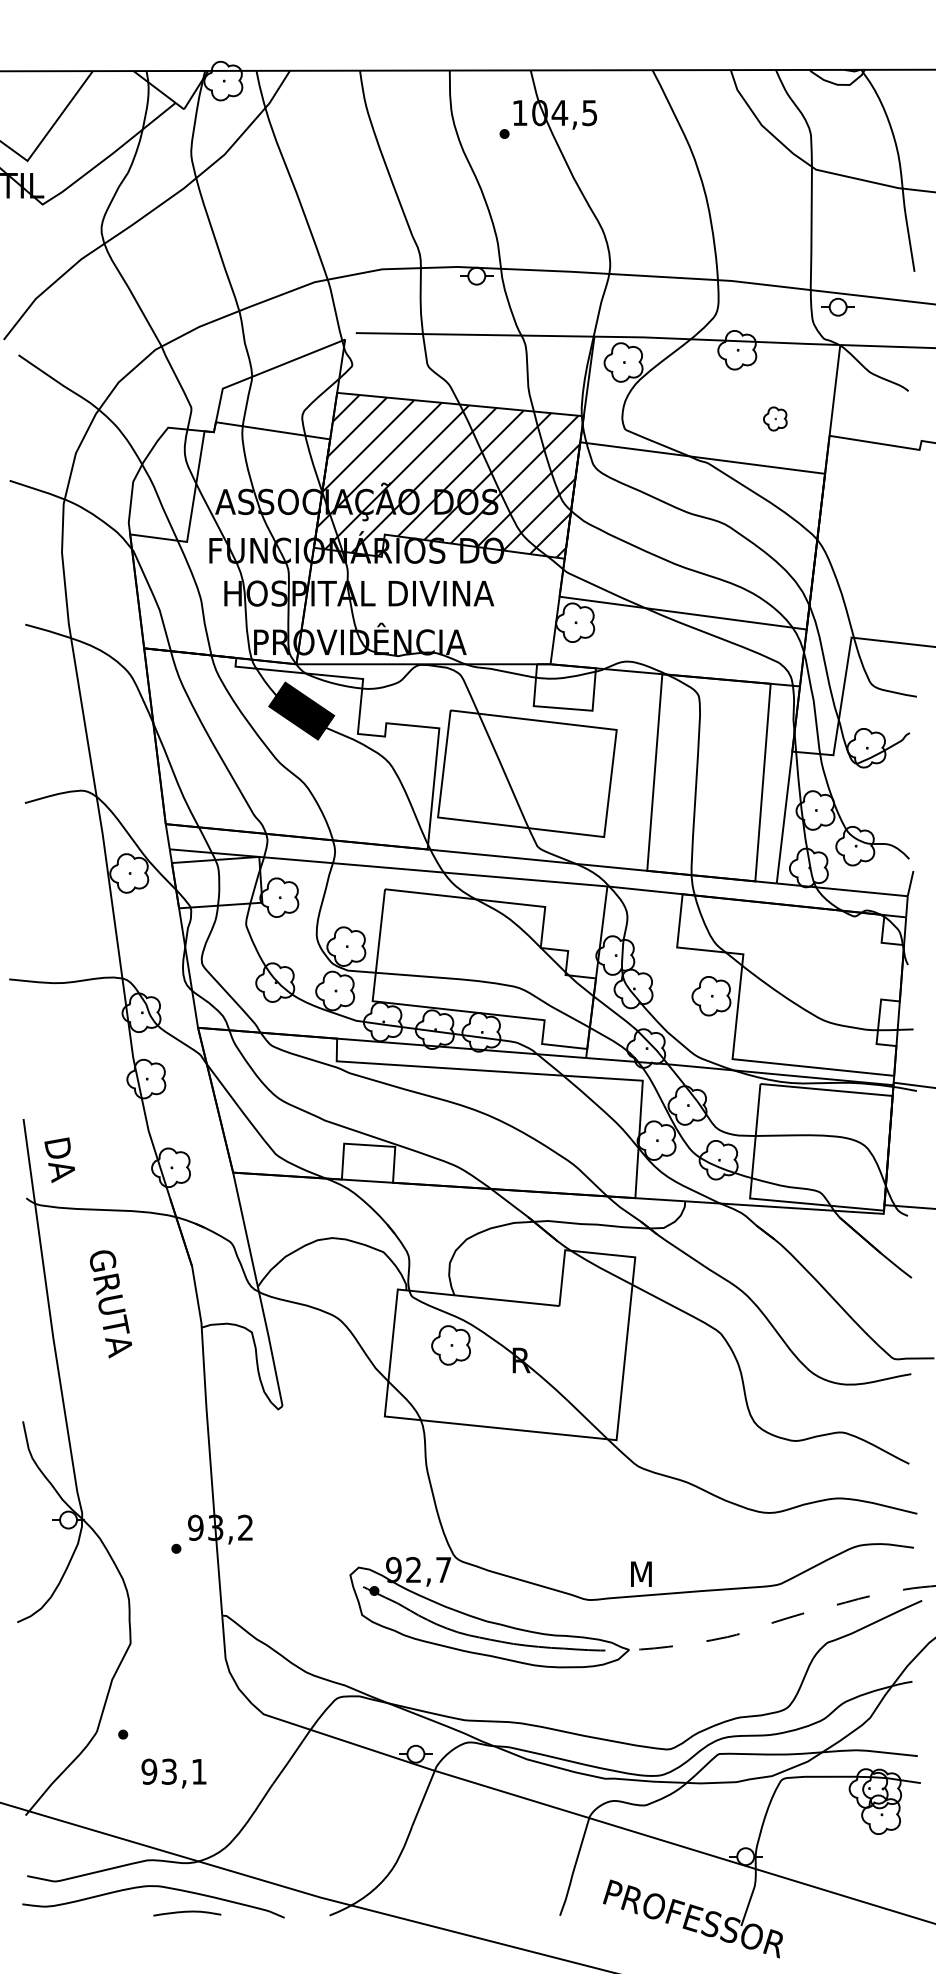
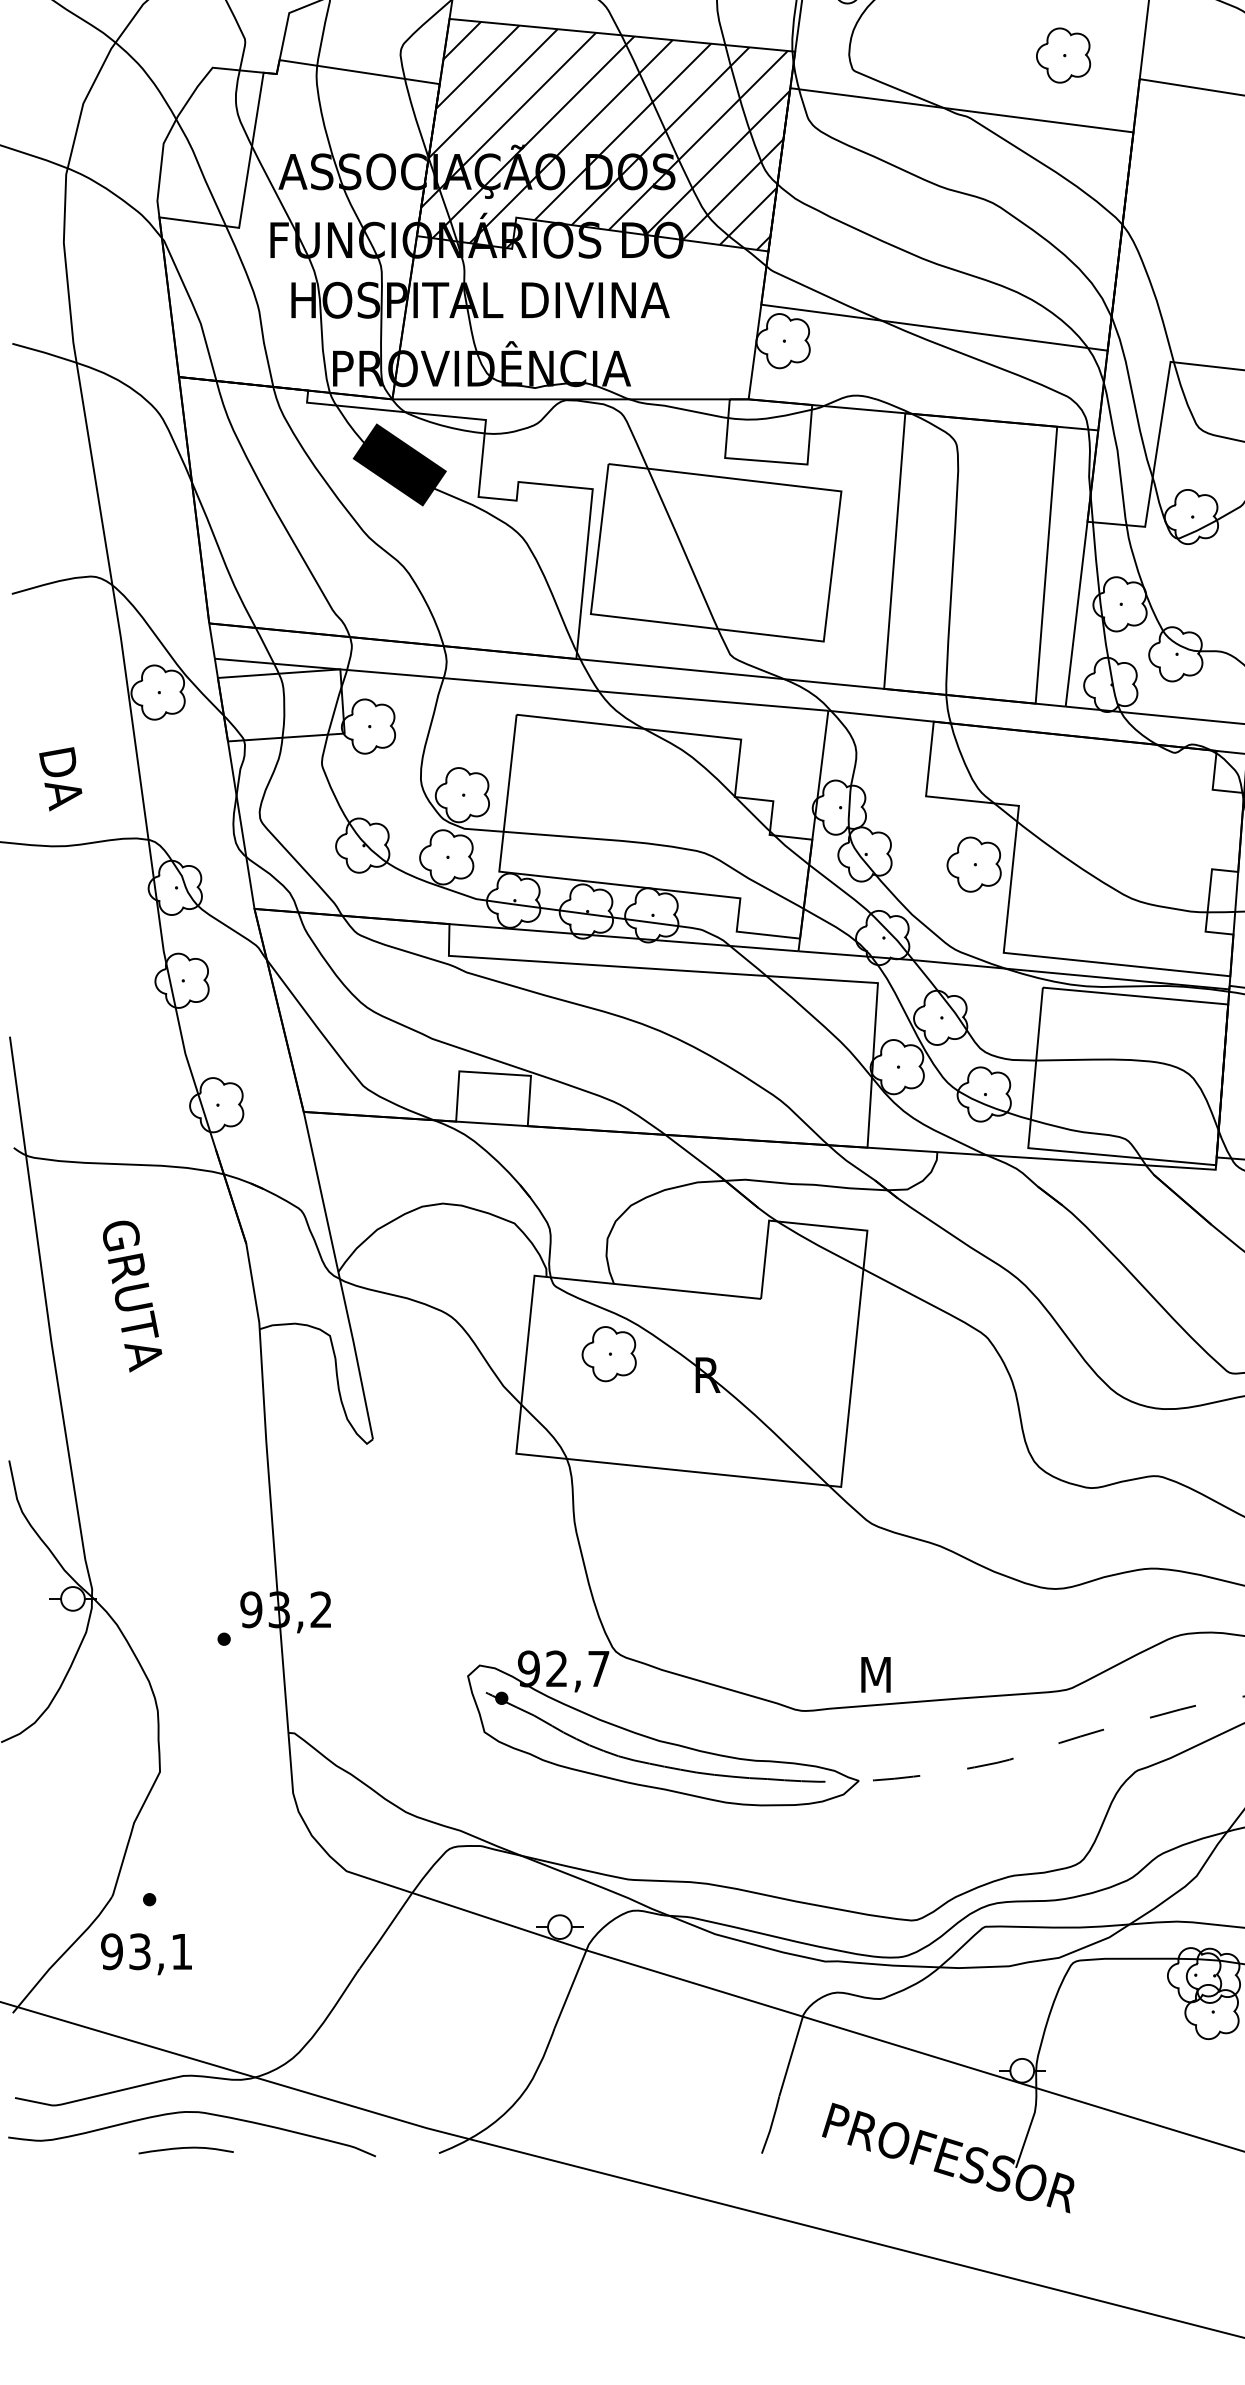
part: (775, 418) -> (1063, 54), size x1.67
text: (59, 1159) -> (60, 778), moved
text: (173, 1773) -> (145, 1954), moved
curve: (187, 1912) -> (186, 2148), moved

